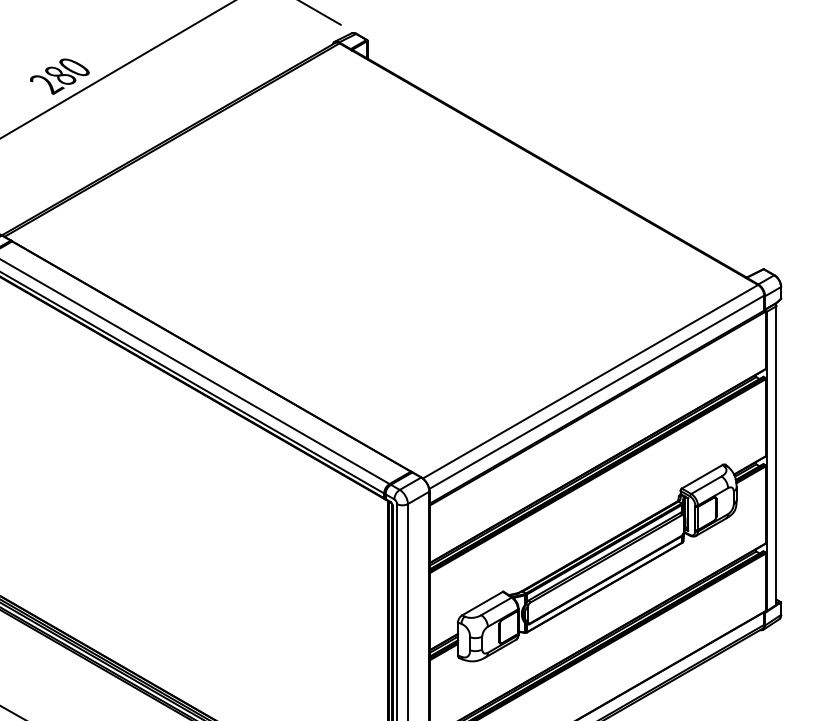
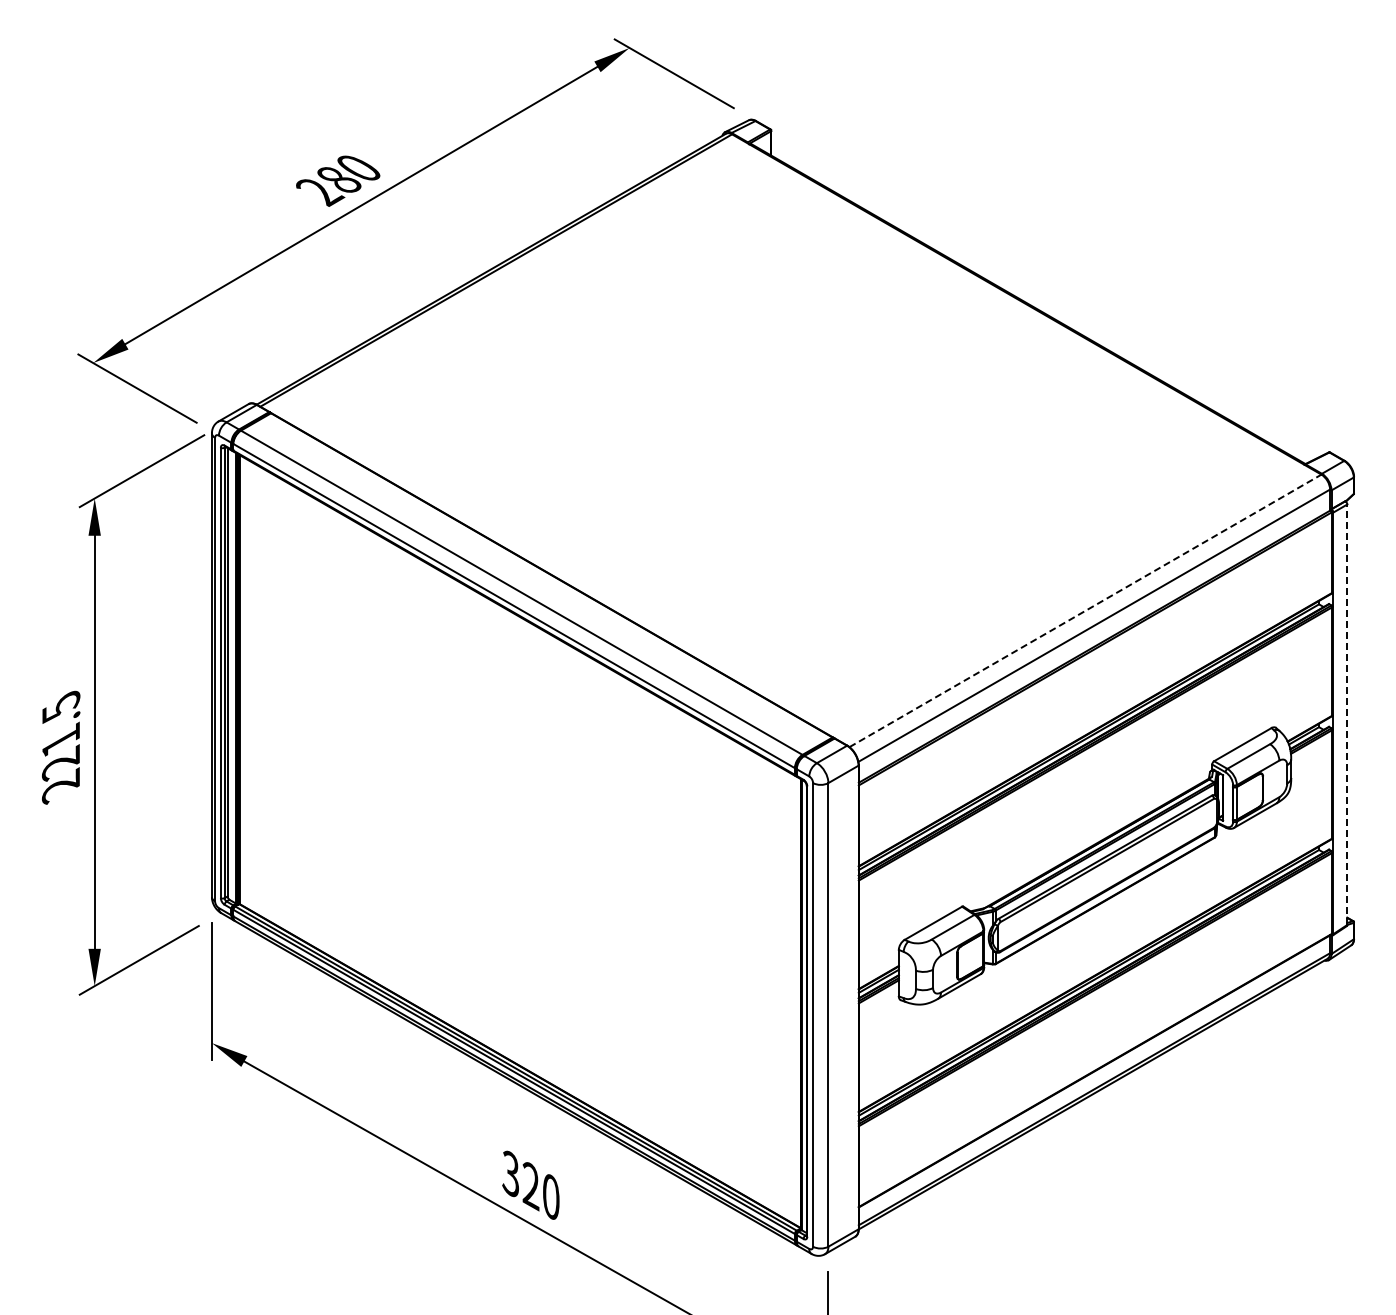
line: (590, 381) -> (1085, 610), solid -> dashed
line: (776, 455) -> (1347, 714), solid -> dashed

